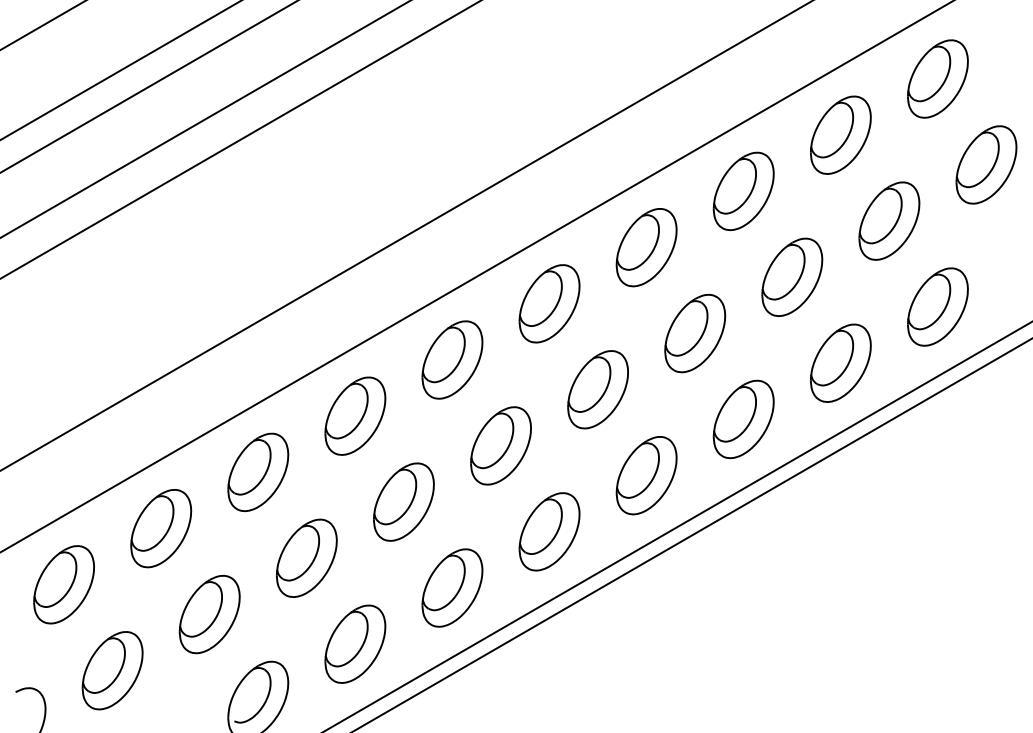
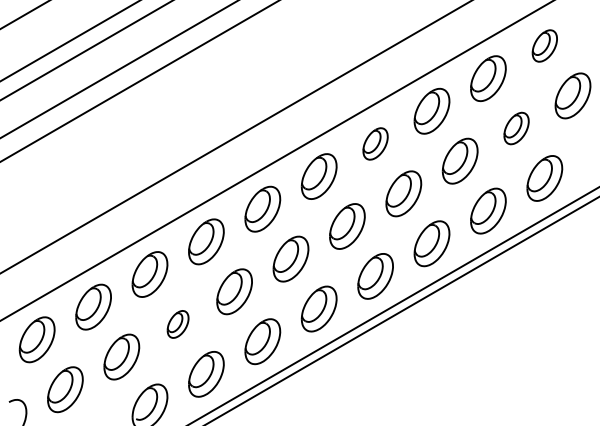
part: (937, 78) -> (544, 45), size x0.7
part: (889, 221) -> (516, 128), size x0.7
part: (646, 246) -> (375, 143), size x0.7
part: (305, 558) -> (177, 324), size x0.6

